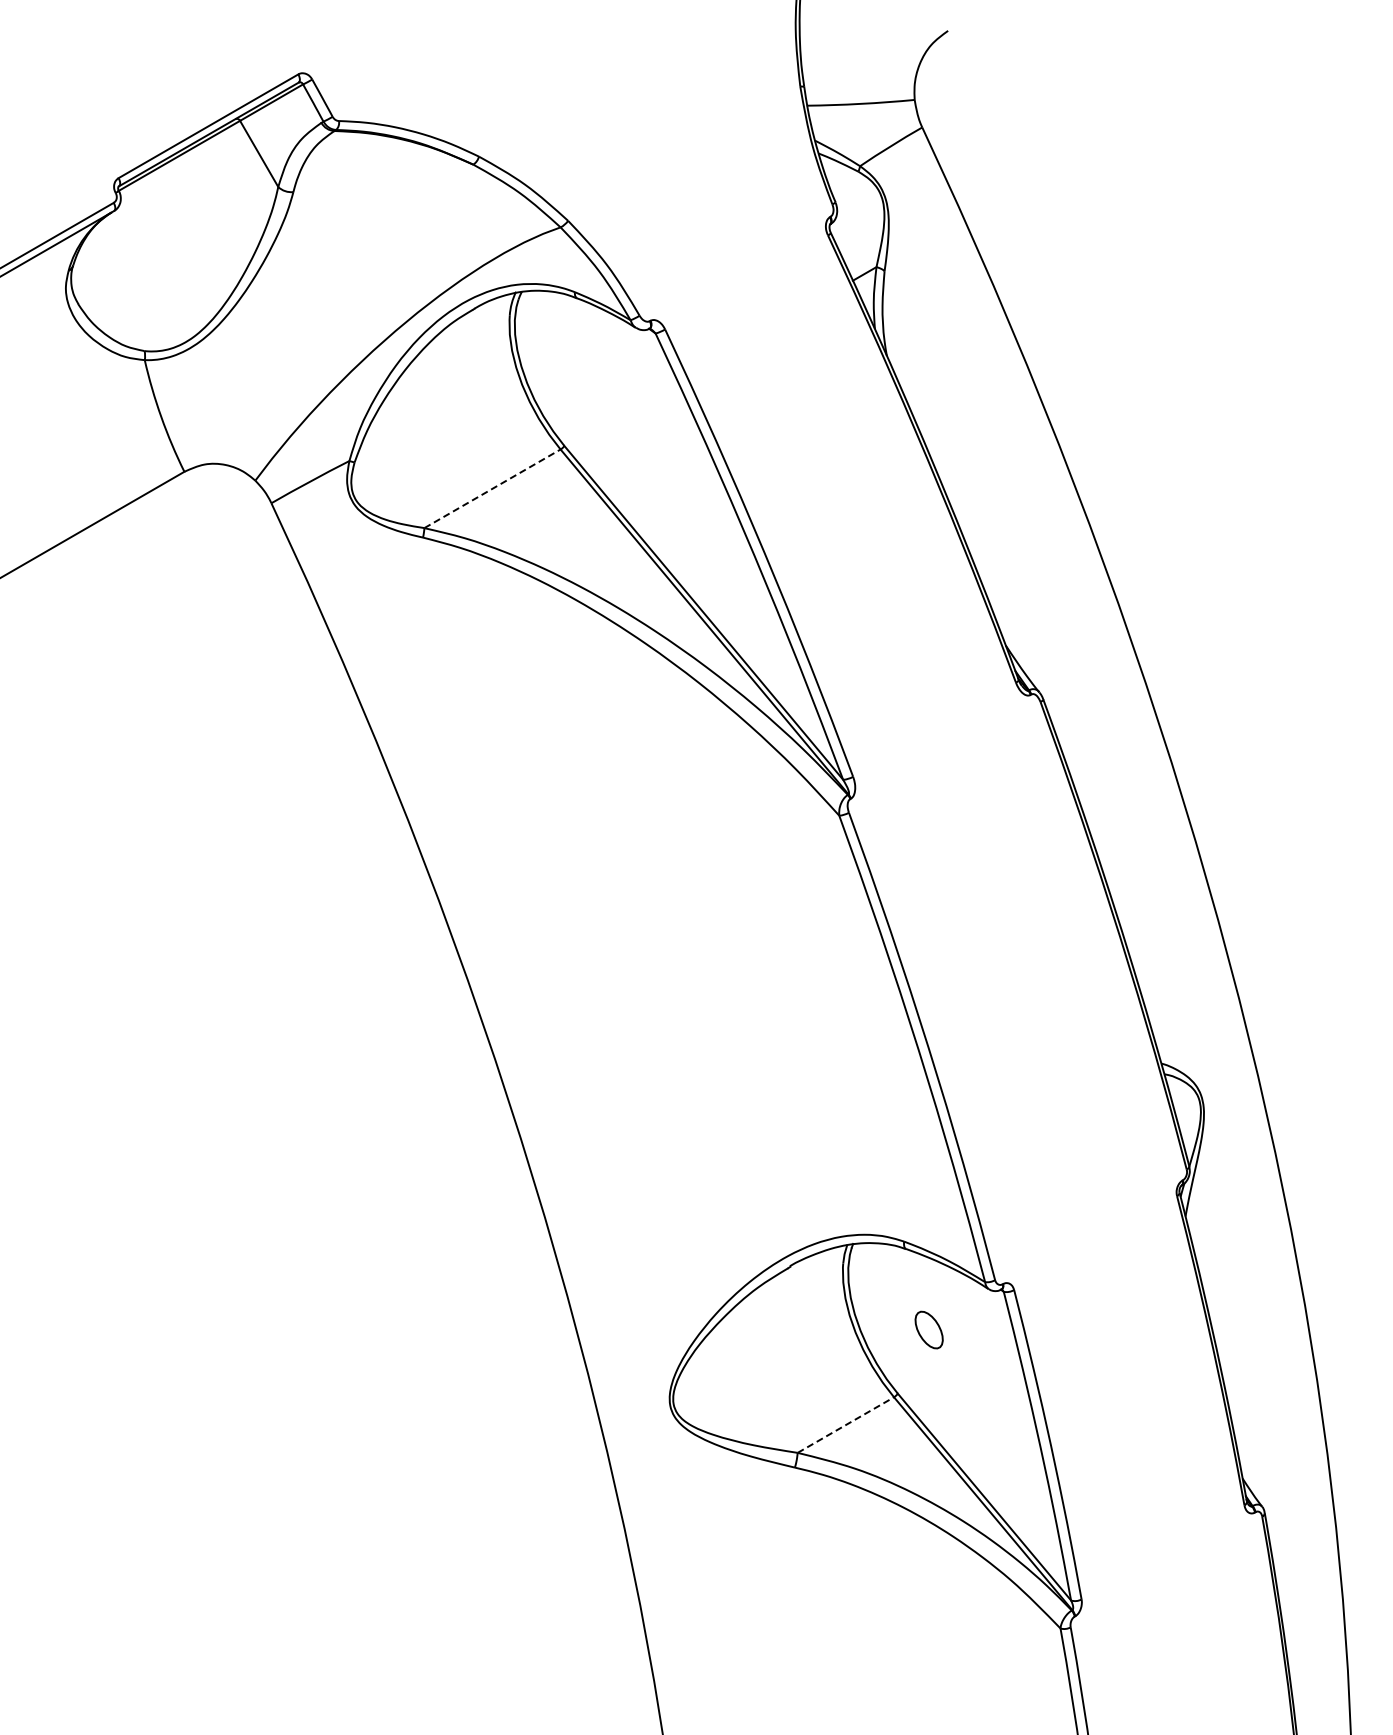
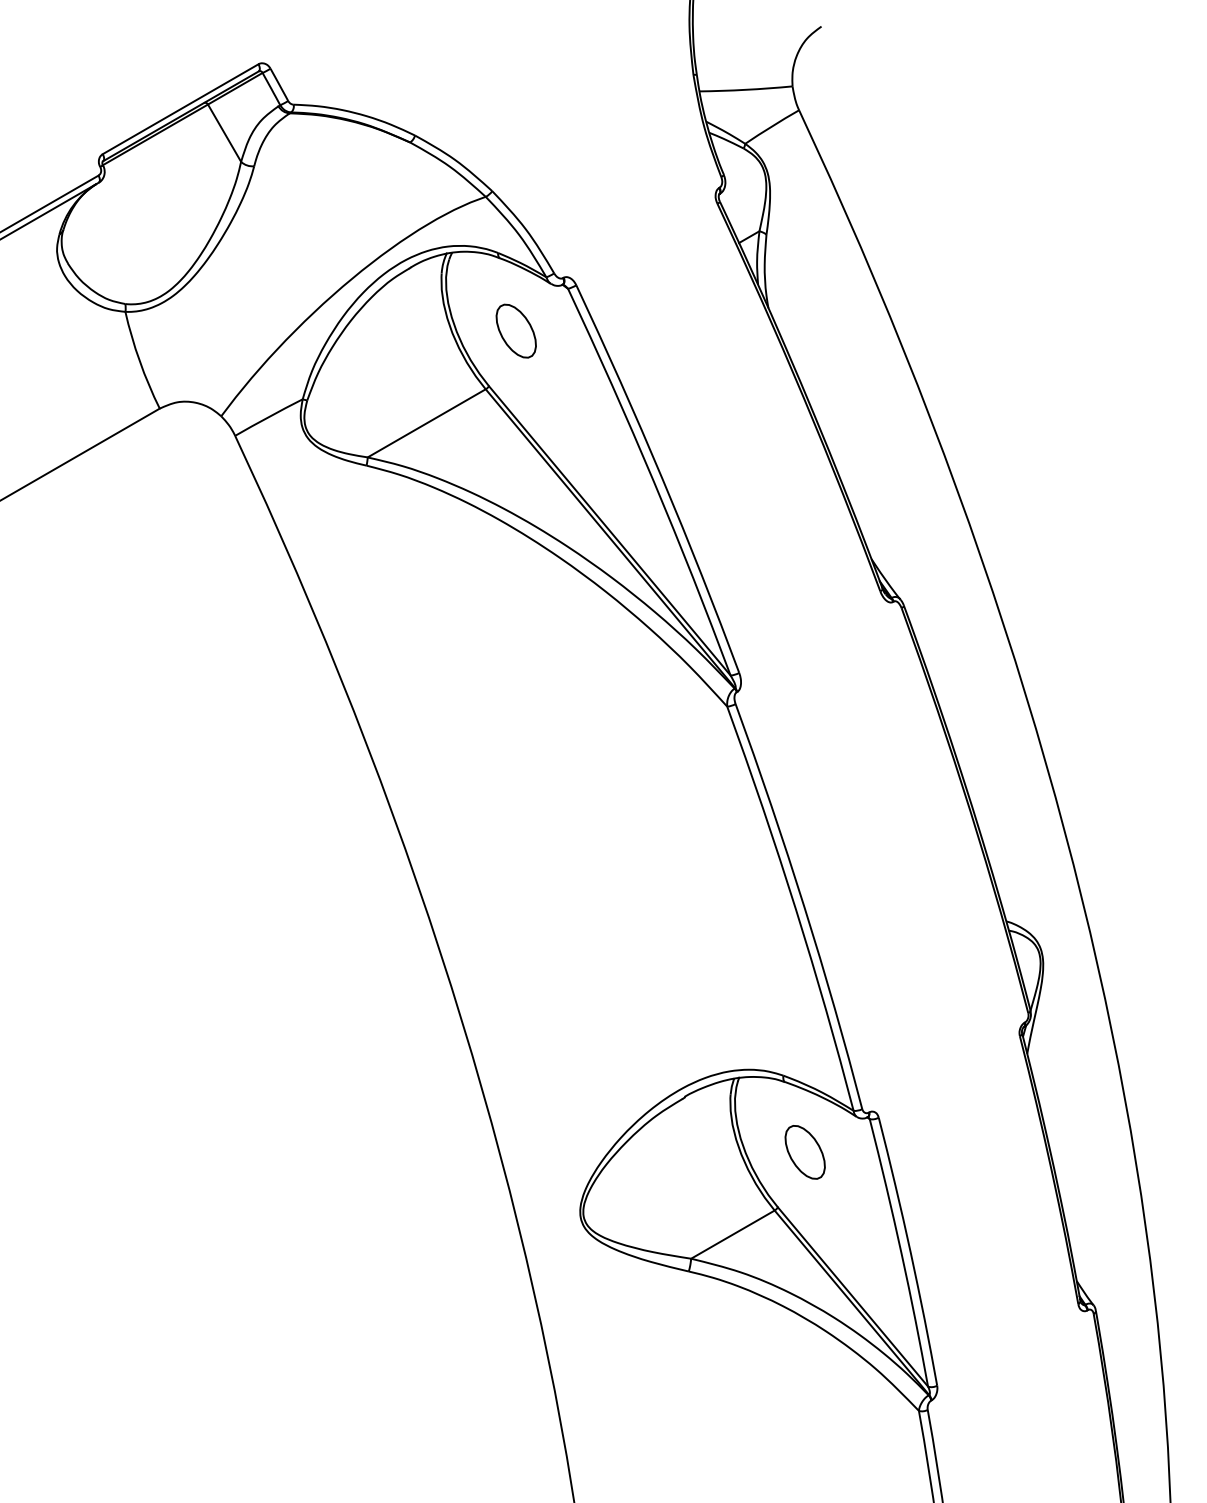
part: (595, 382) -> (515, 331), added
line: (492, 488) -> (426, 423), dashed -> solid
part: (928, 1329) -> (804, 1151), size x1.67
line: (845, 1425) -> (732, 1235), dashed -> solid

